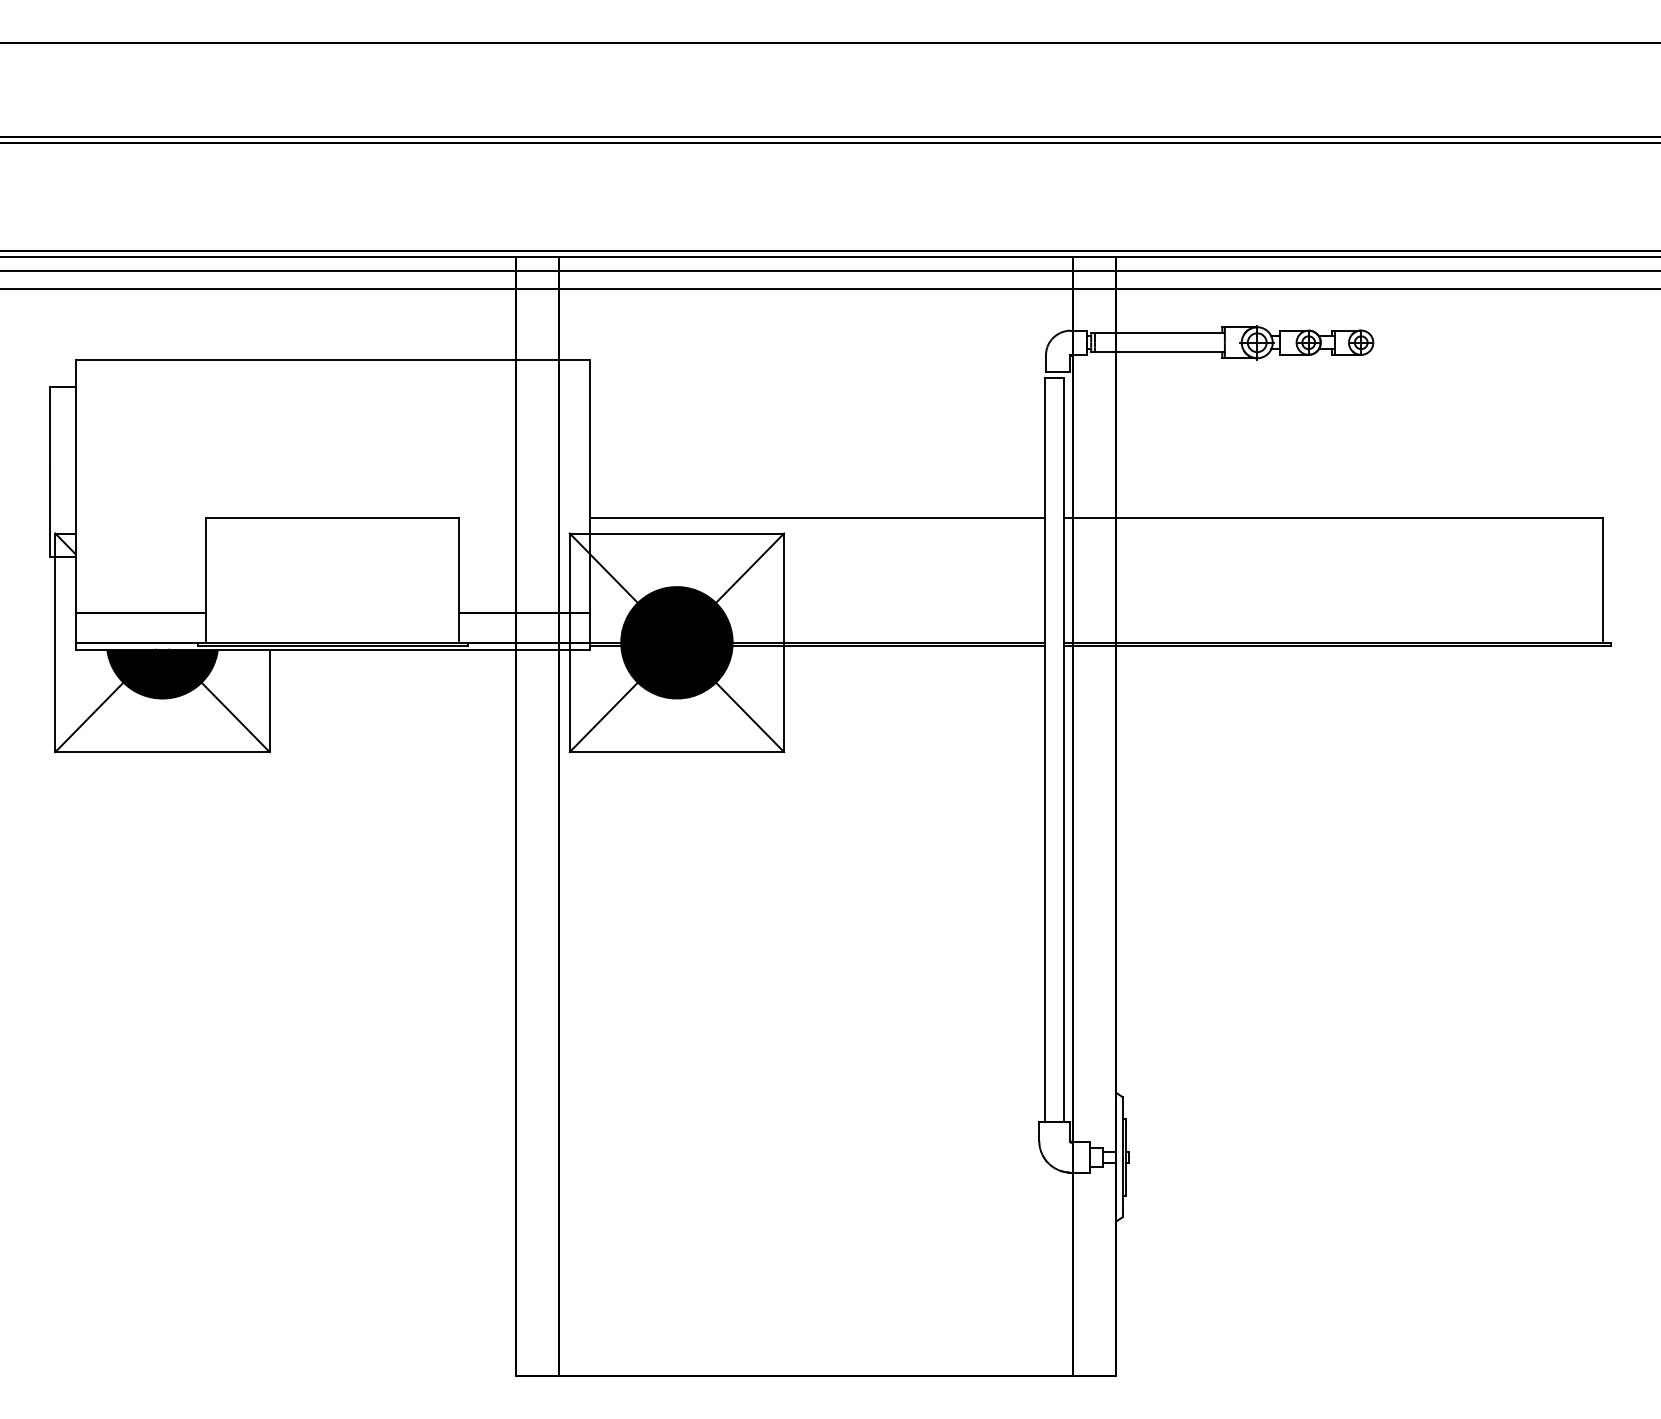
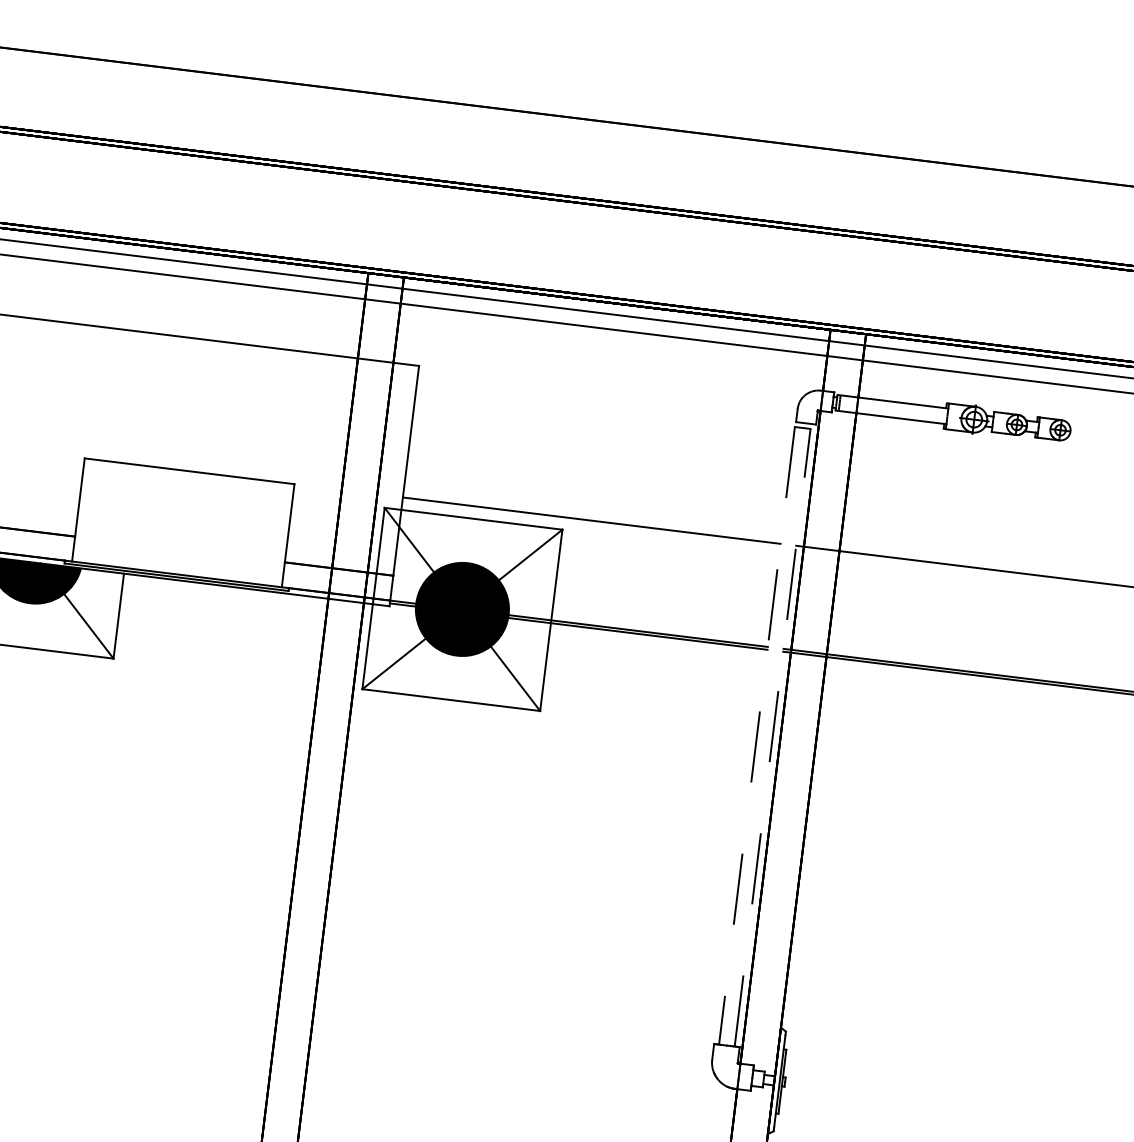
line: (1064, 749) -> (772, 737), solid -> dashed
line: (1045, 750) -> (757, 736), solid -> dashed

